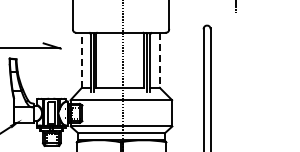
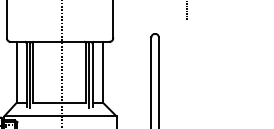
line: (81, 59) -> (16, 71), dashed -> solid
line: (159, 60) -> (102, 72), dashed -> solid

